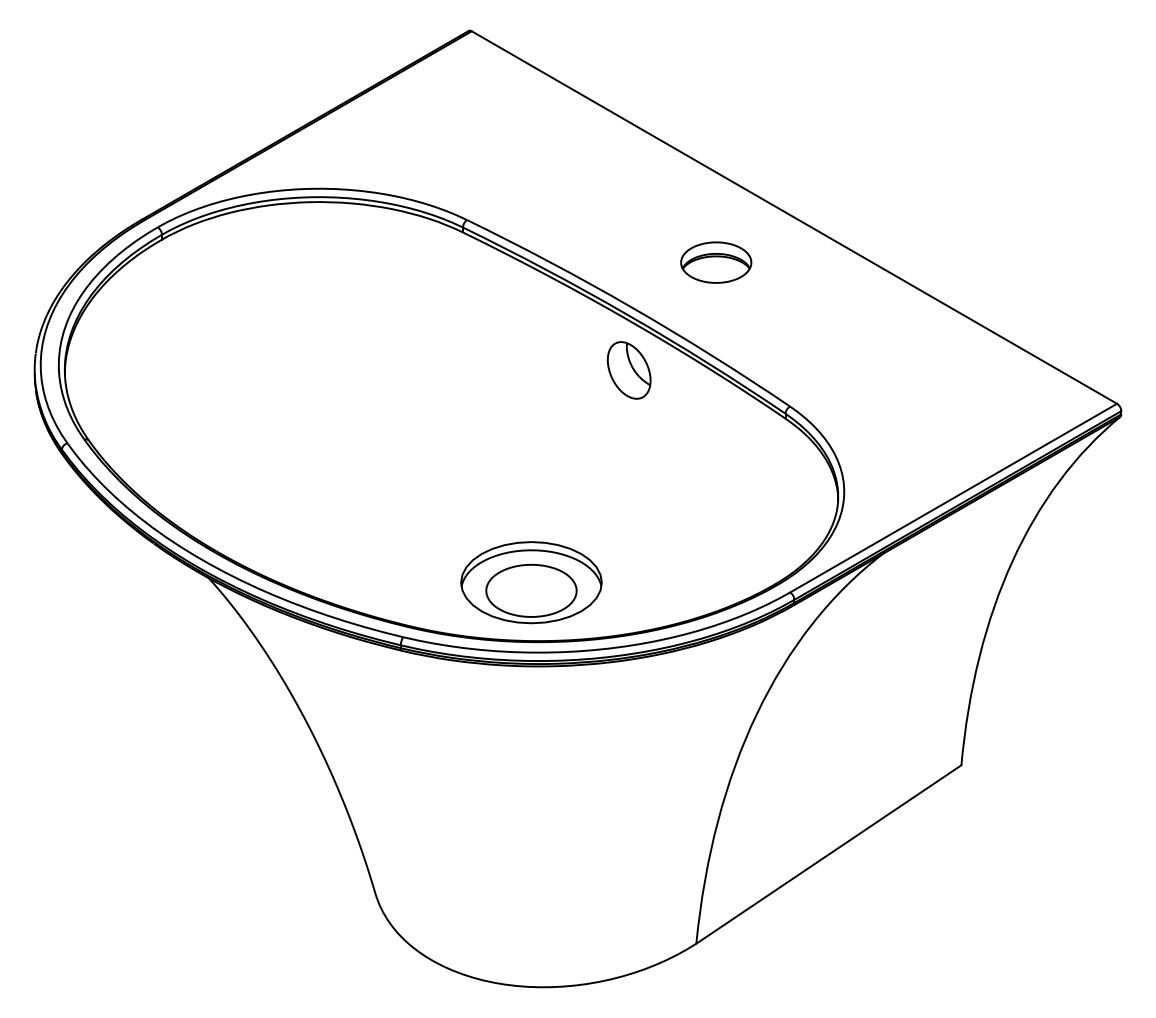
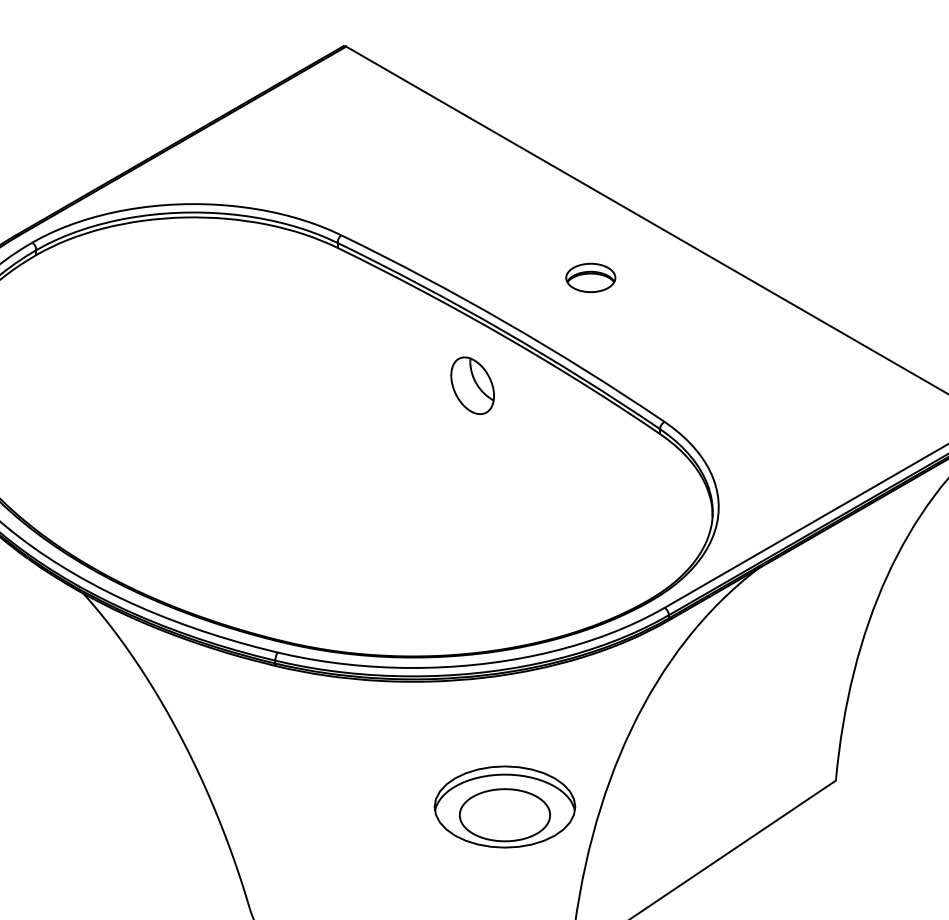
part: (716, 262) -> (590, 277), size x0.7
part: (628, 370) -> (471, 385), moved
part: (531, 582) -> (504, 806), moved

